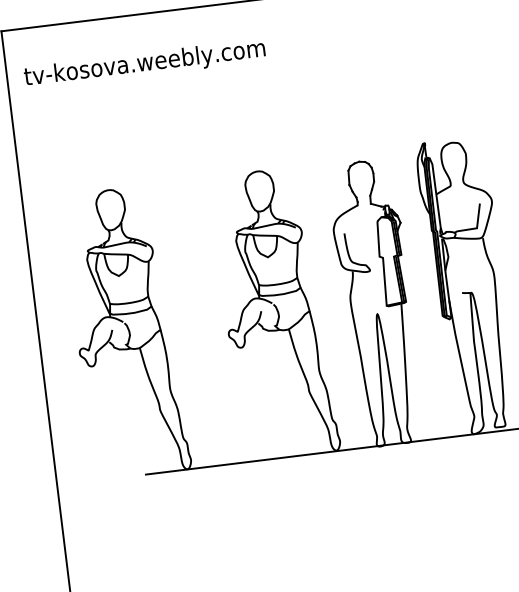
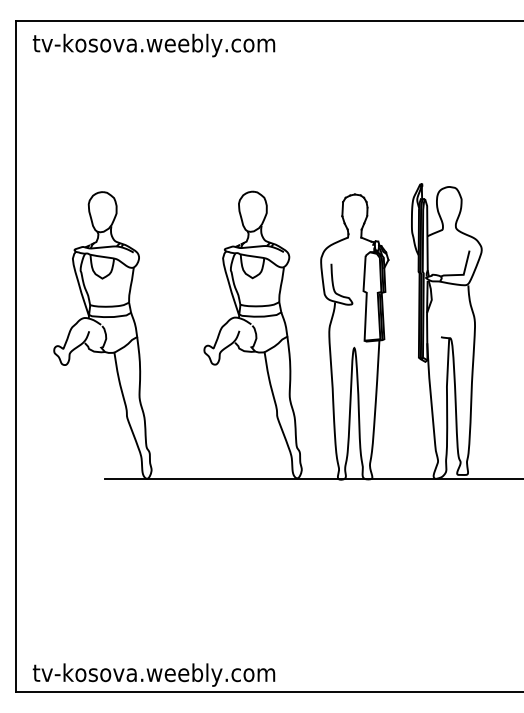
text: (144, 64) -> (153, 45), moved

